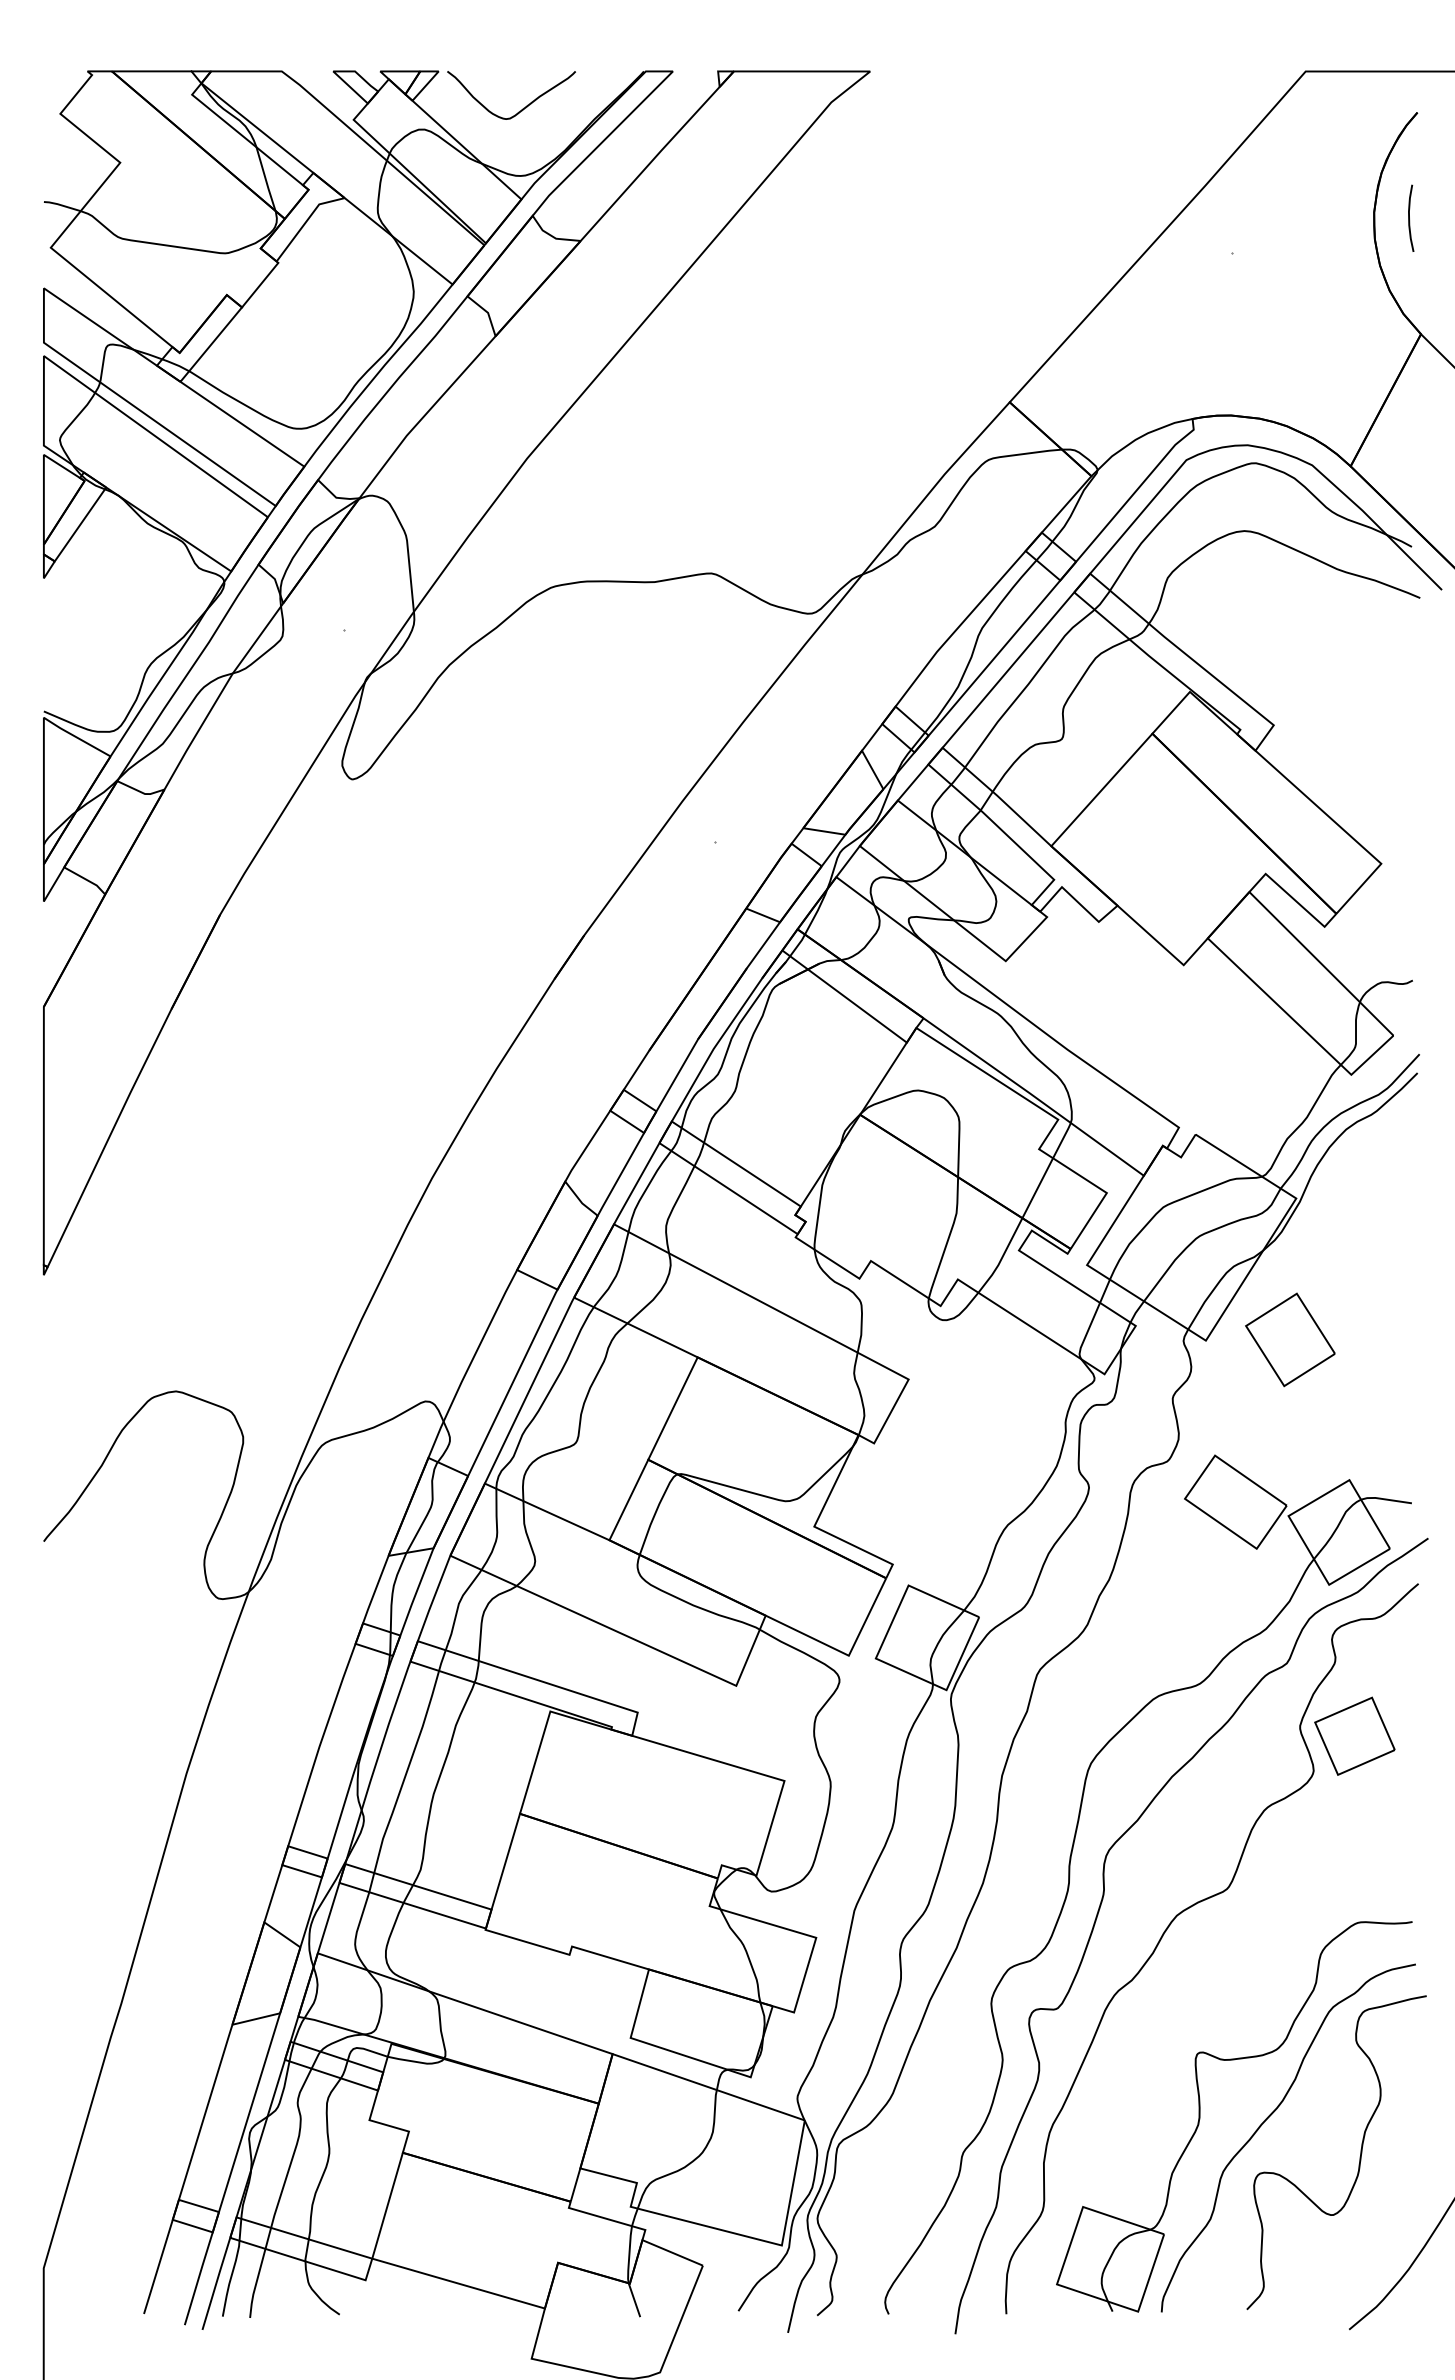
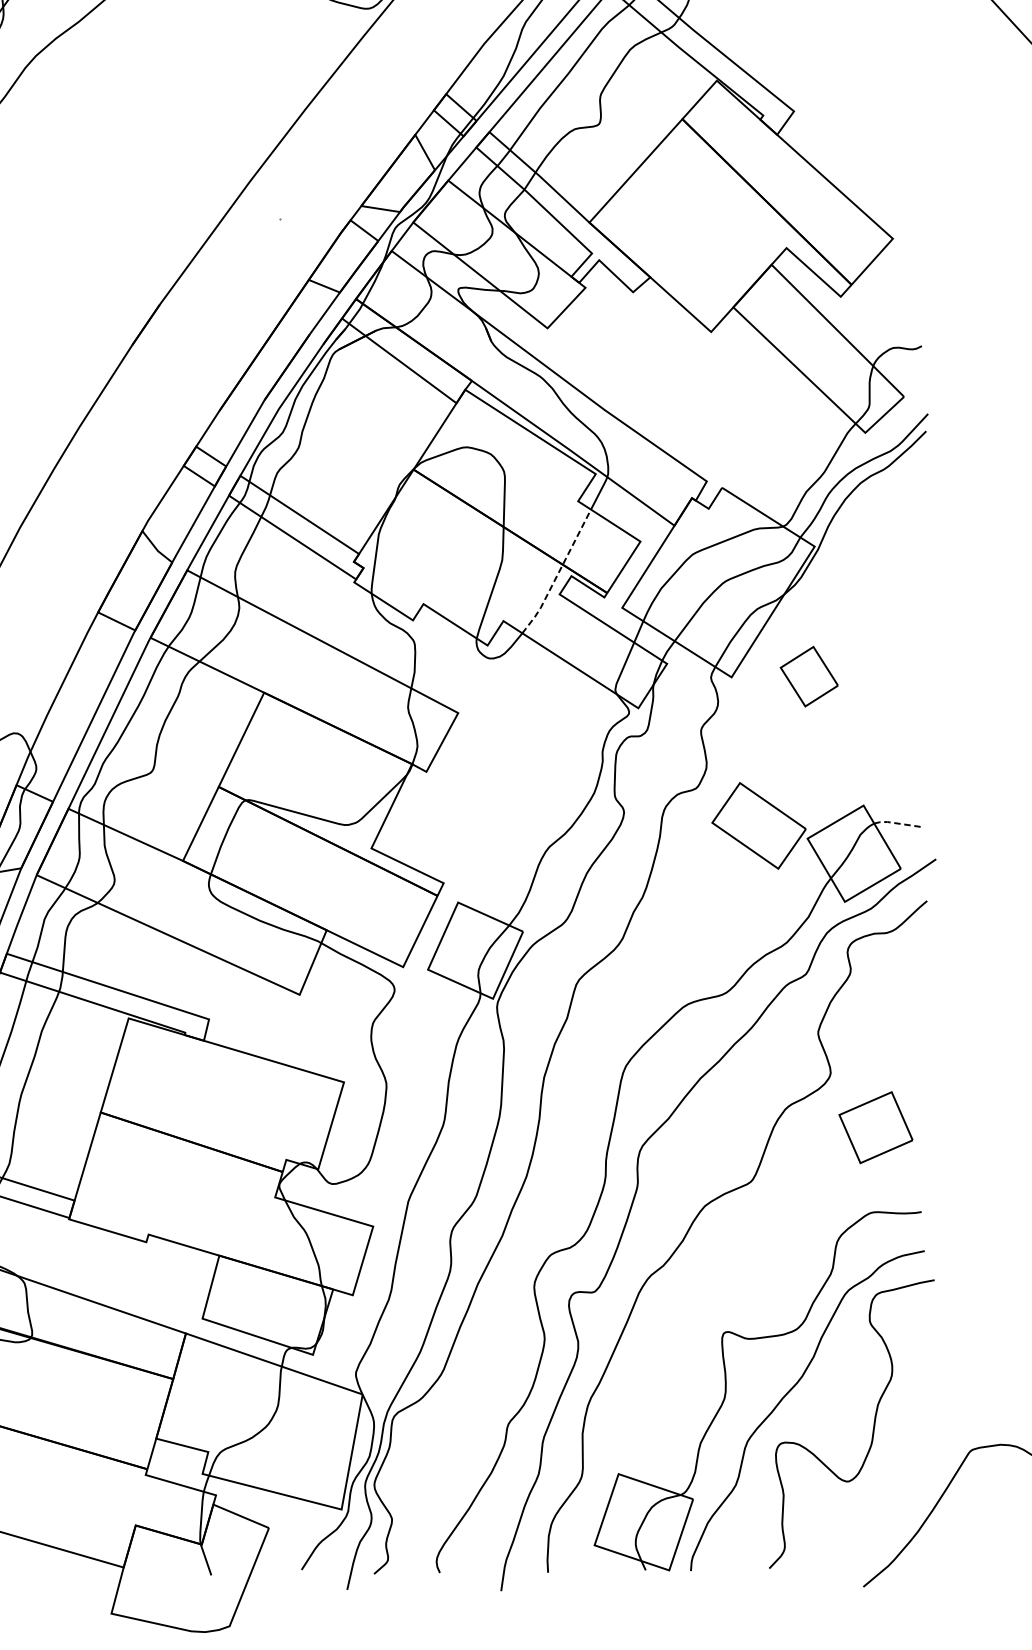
line: (1017, 1228) -> (558, 574), solid -> dashed
part: (1290, 1339) -> (809, 676), size x0.7
line: (1385, 1499) -> (896, 823), solid -> dashed
part: (1354, 1735) -> (875, 1126), moved

